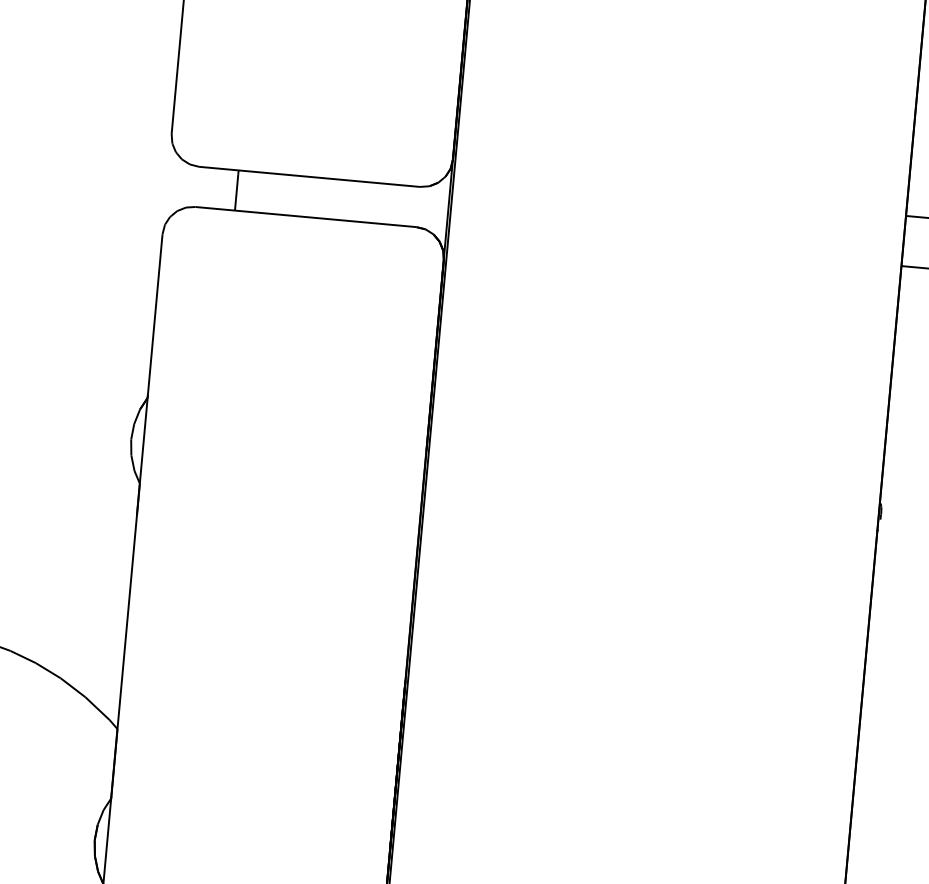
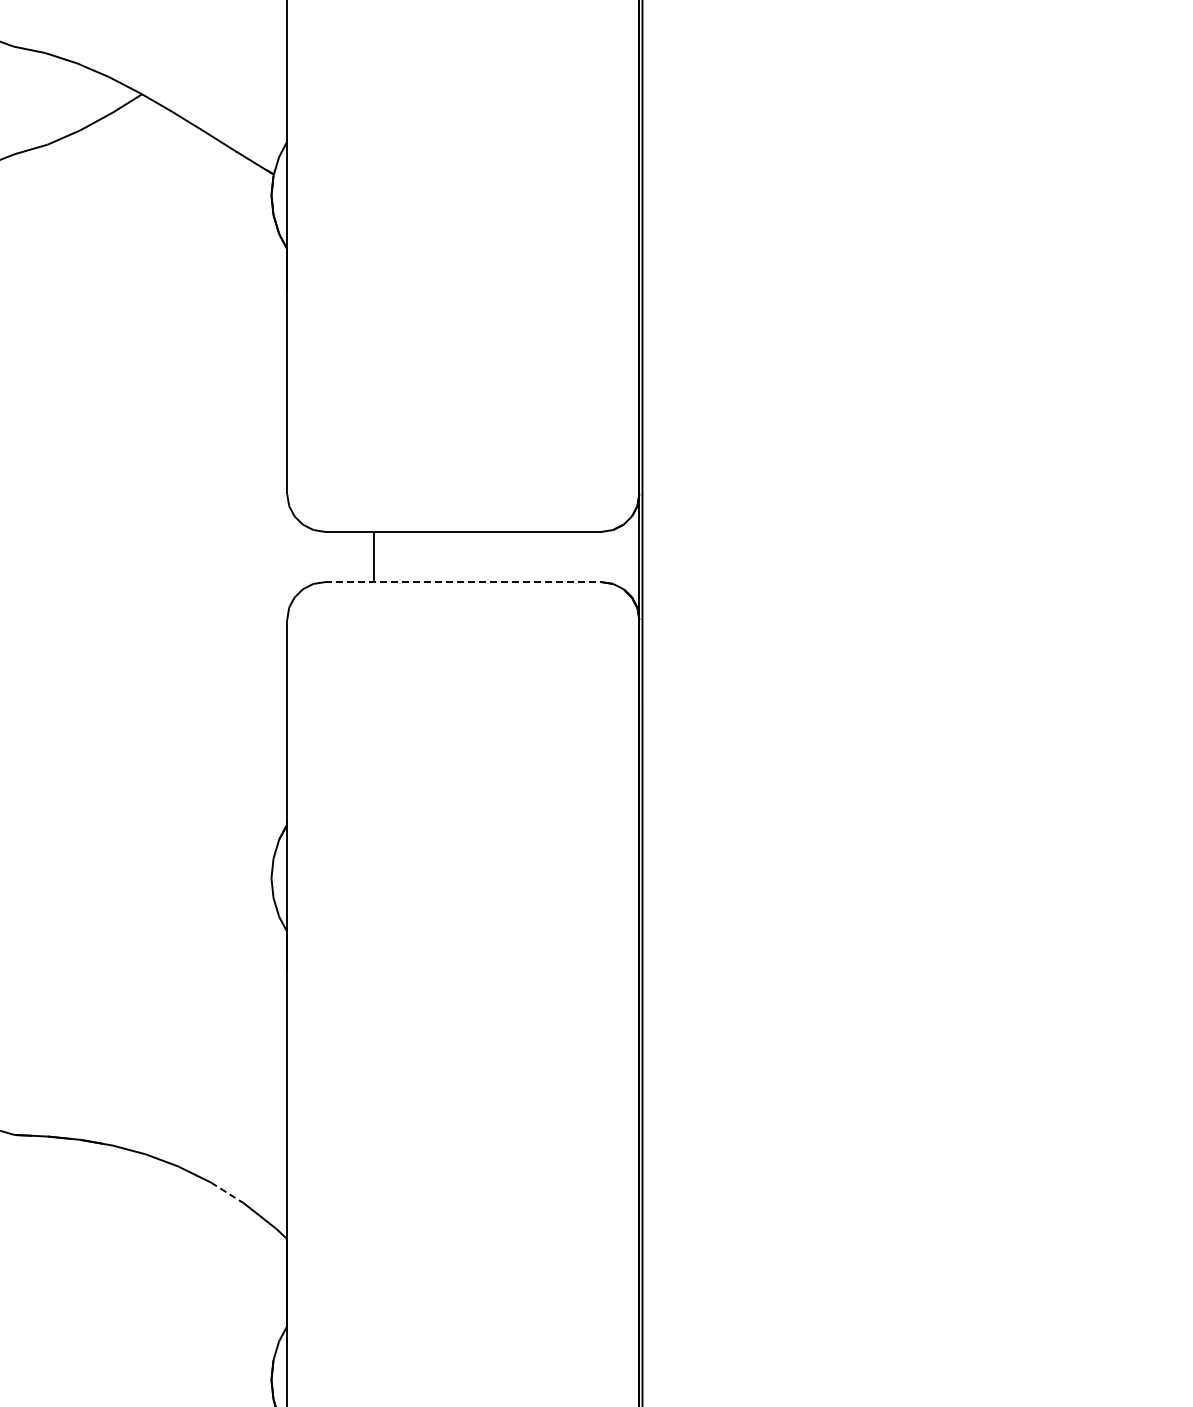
line: (306, 217) -> (463, 582), solid -> dashed
line: (73, 688) -> (227, 1193), solid -> dashed

